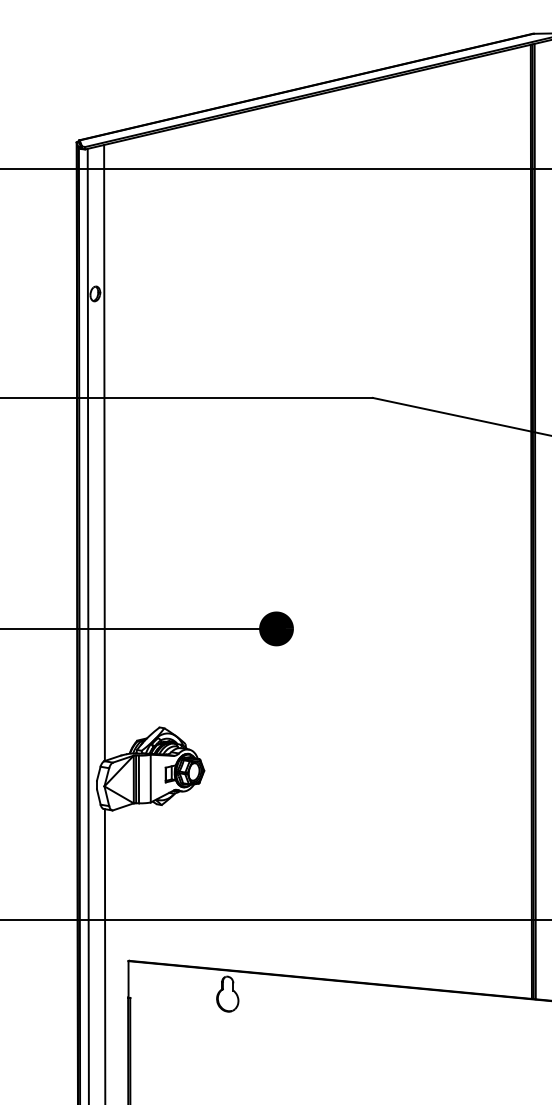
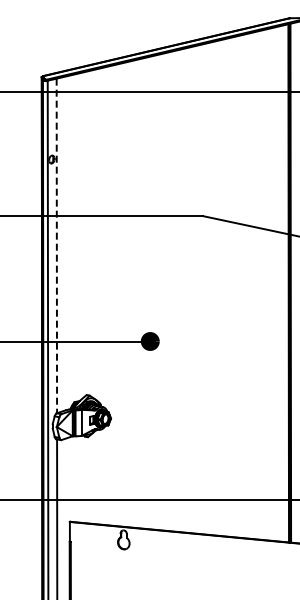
line: (103, 454) -> (56, 246), solid -> dashed

